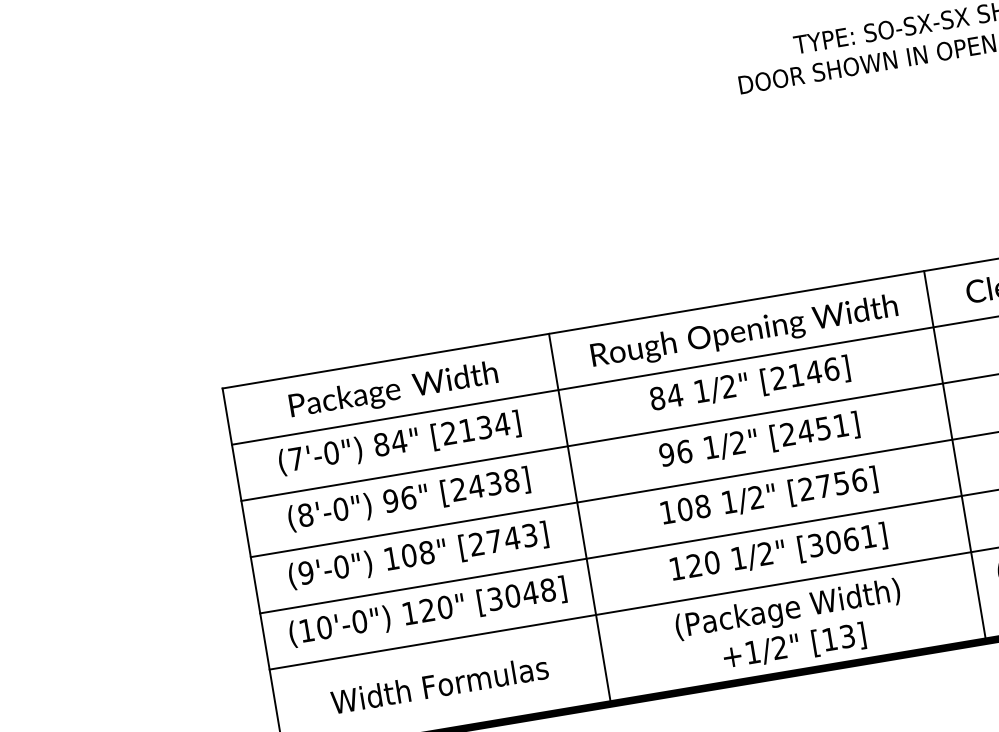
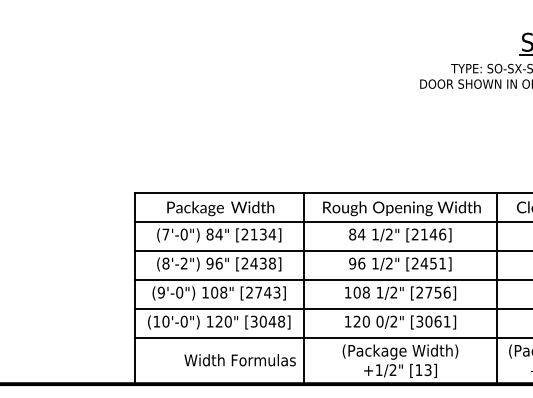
text: (339, 509) -> (183, 263), (8'-0") -> (8'-2")
text: (737, 558) -> (379, 321), 1/2" -> 0/2"
text: (438, 685) -> (239, 360), moved

